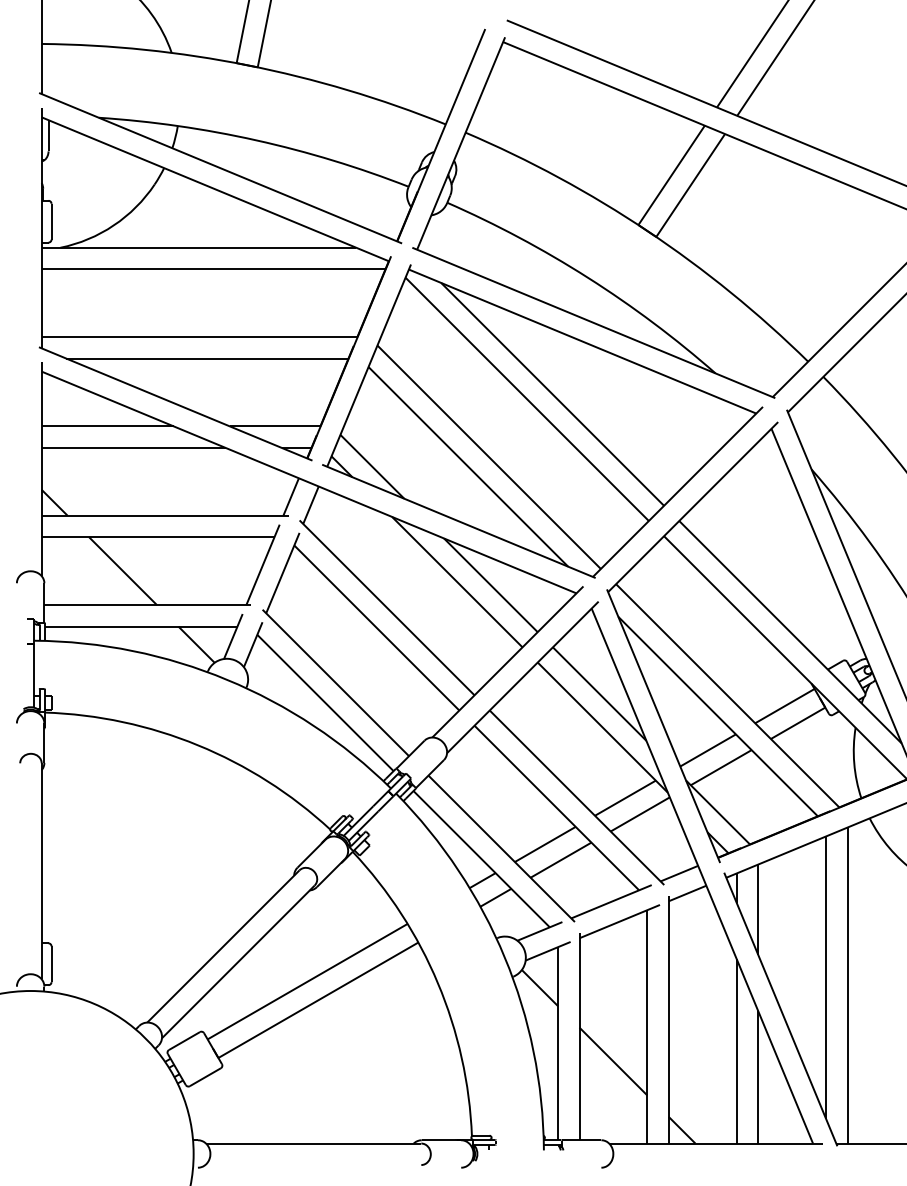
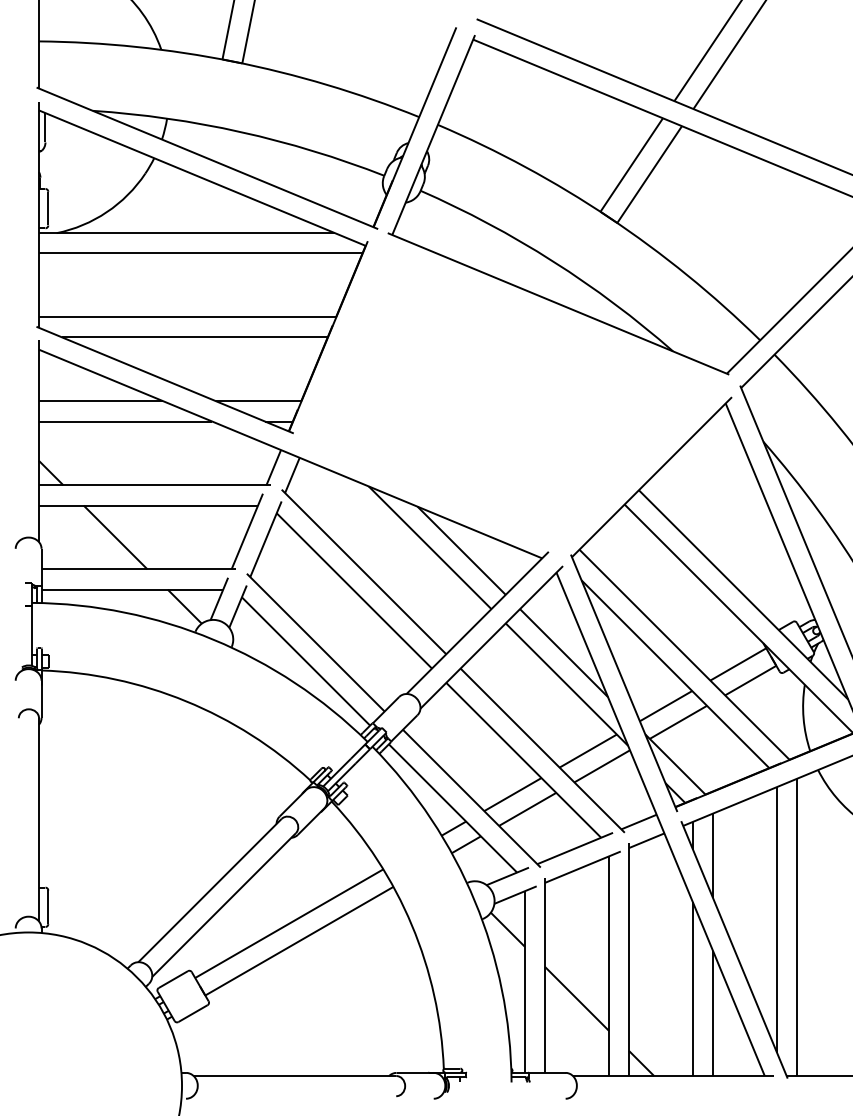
part: (542, 421) -> (510, 396), removed

